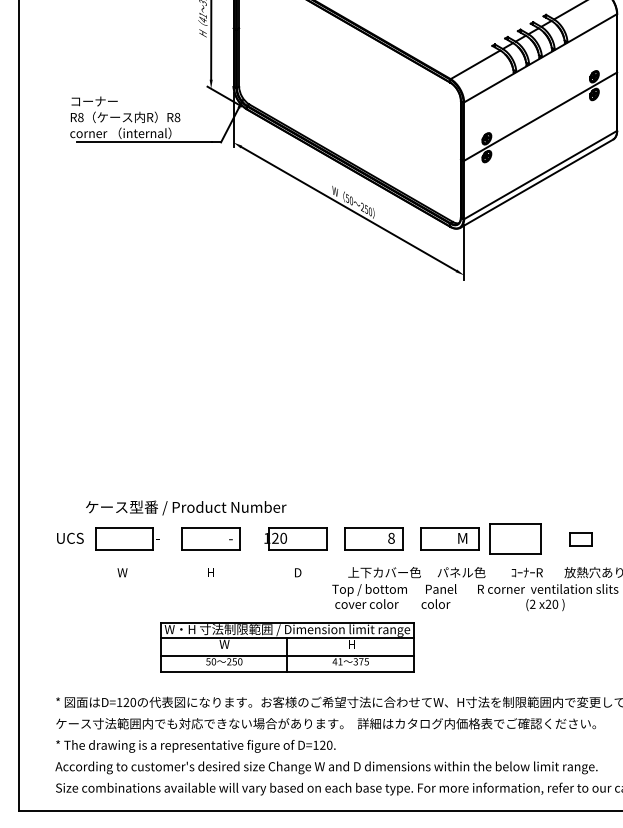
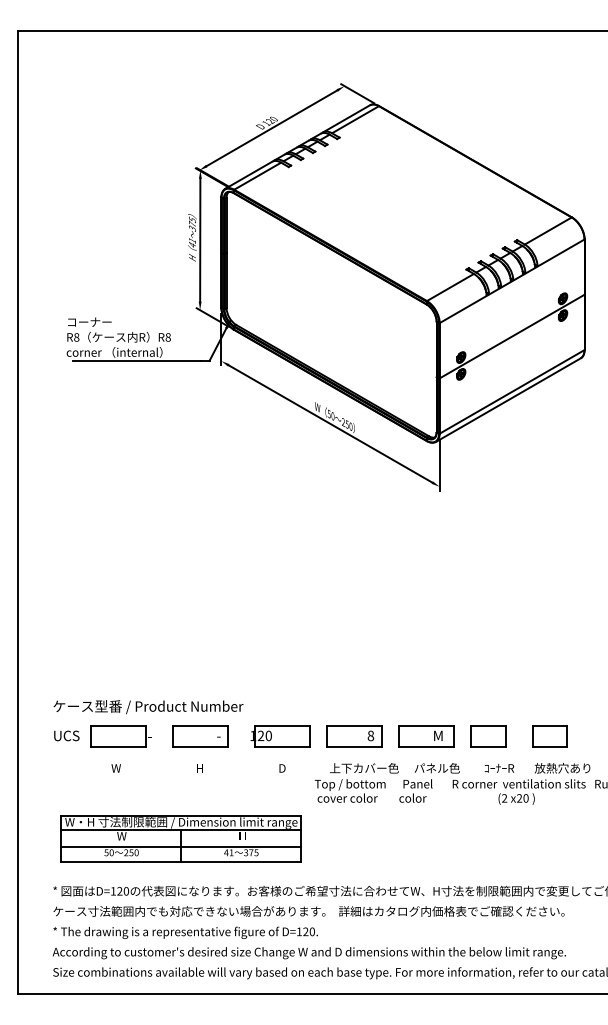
text: (186, 508) -> (148, 707), moved
part: (515, 538) -> (488, 736), size x0.71
part: (580, 538) -> (549, 736), size x1.67
part: (286, 646) -> (180, 838), moved

